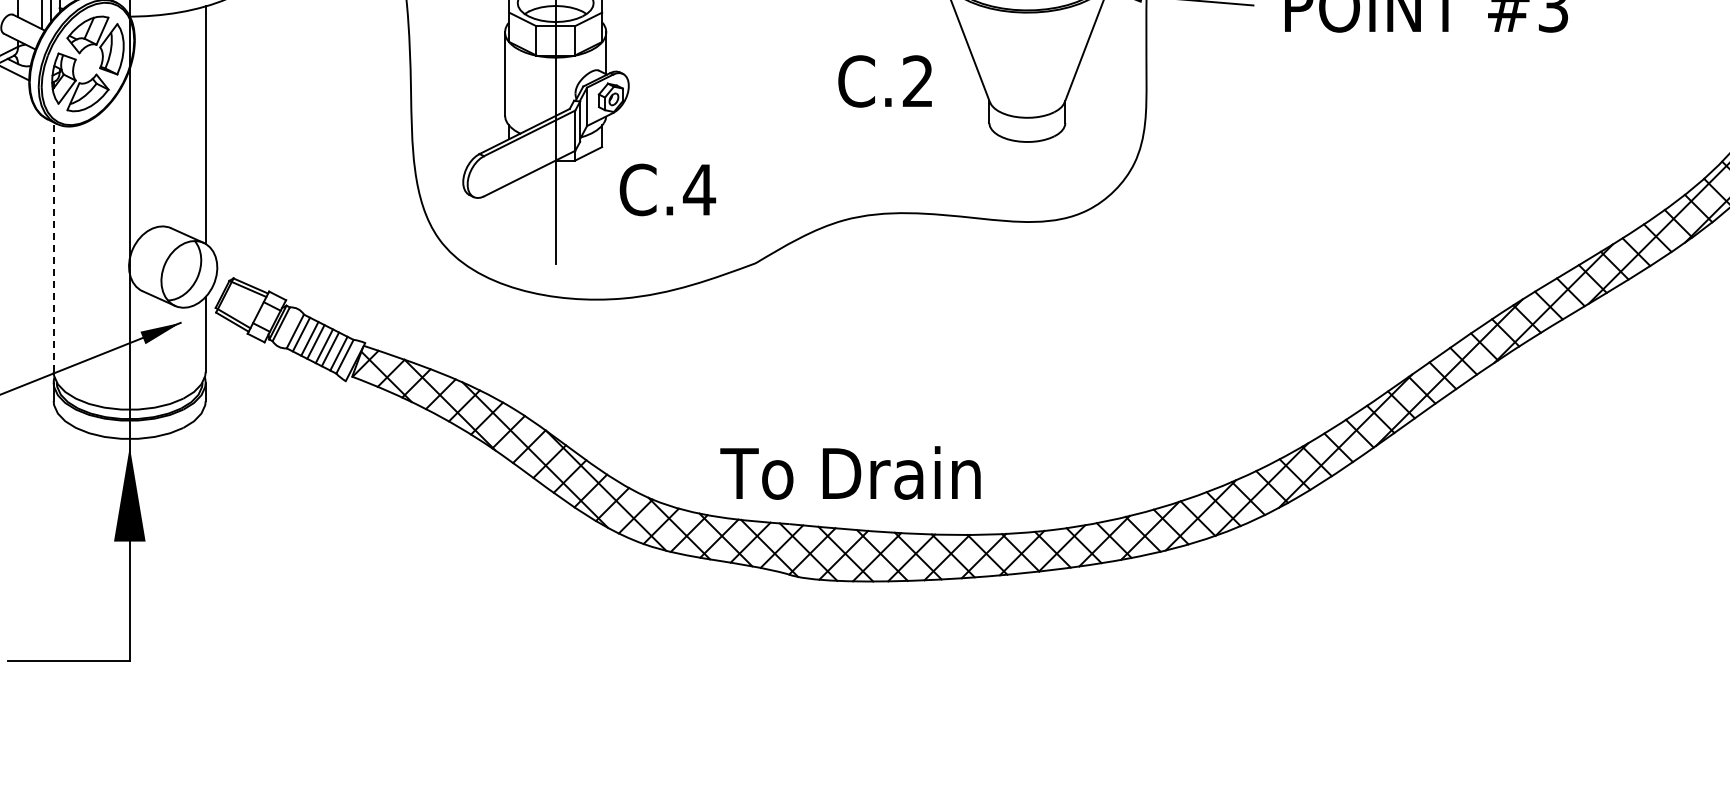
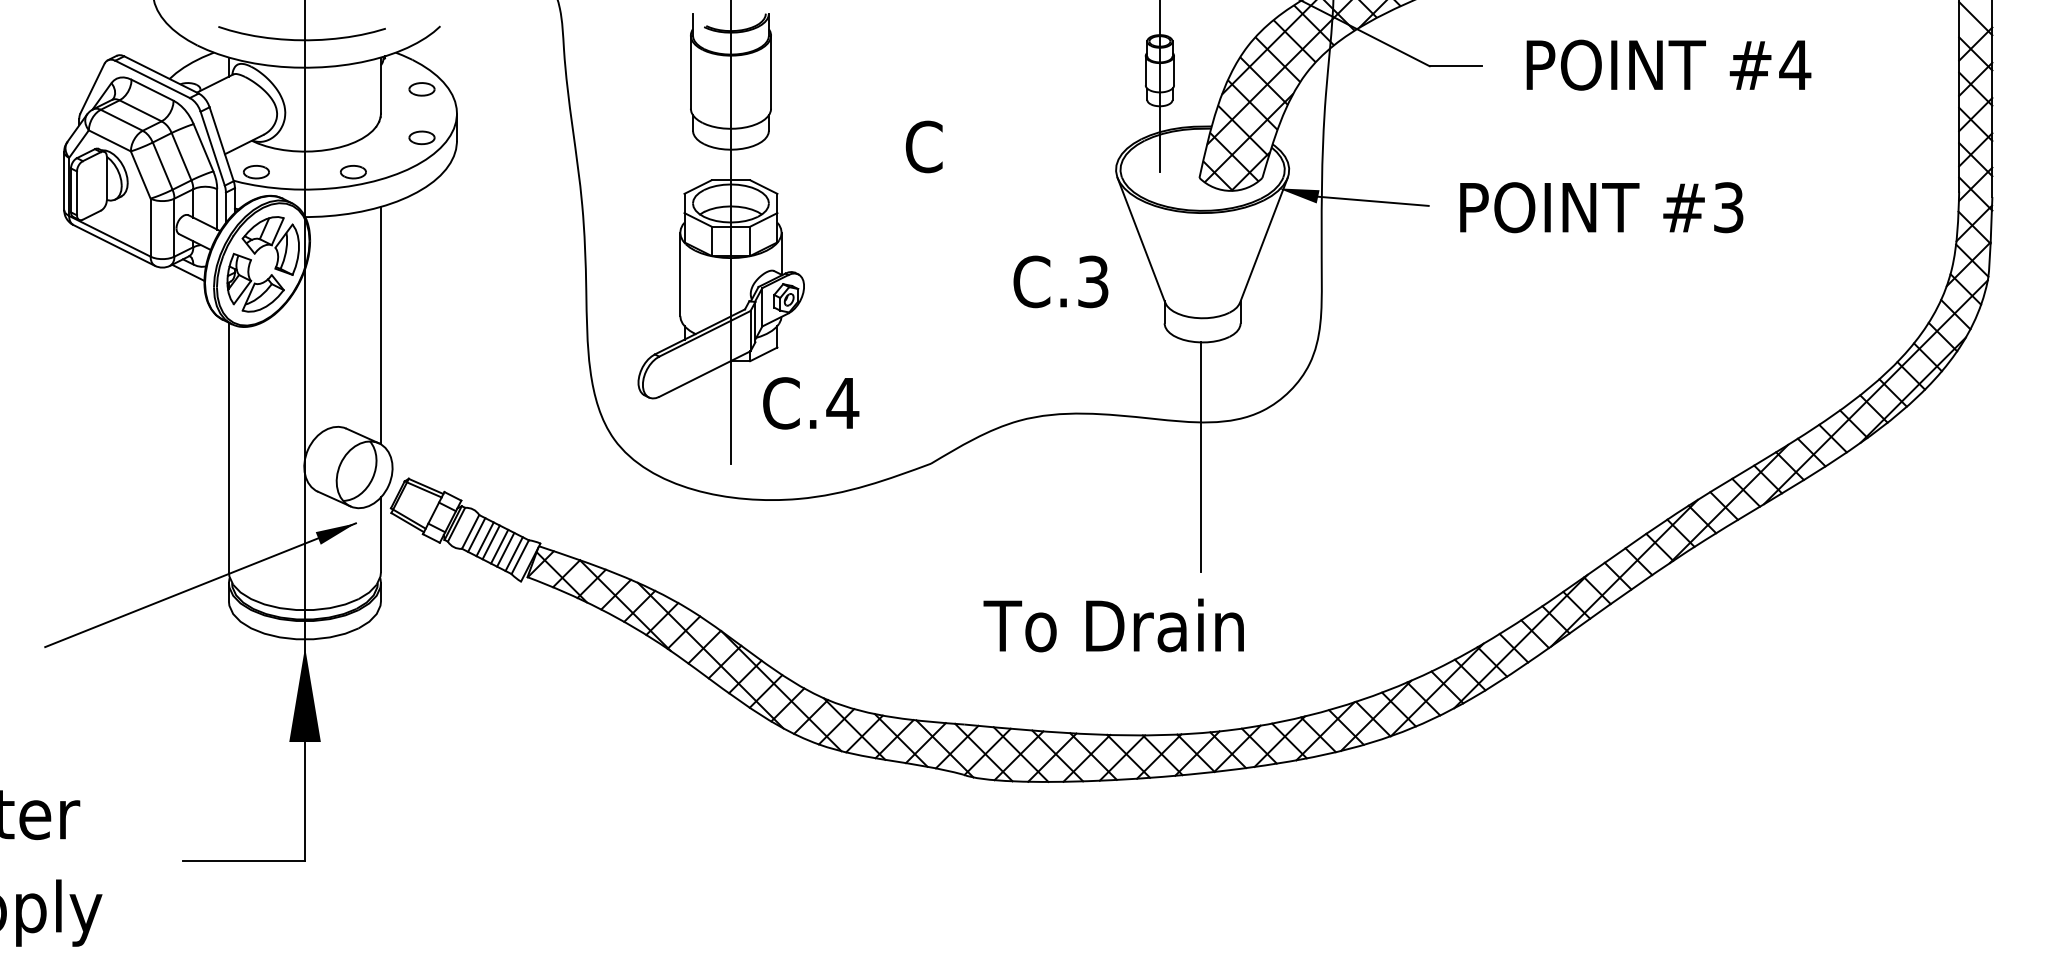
text: (918, 81) -> (1093, 281), C.2 -> C.3
text: (668, 190) -> (811, 403), moved
line: (53, 247) -> (228, 447), dashed -> solid
line: (1026, 256) -> (1201, 456), added
text: (850, 473) -> (1113, 625), moved

